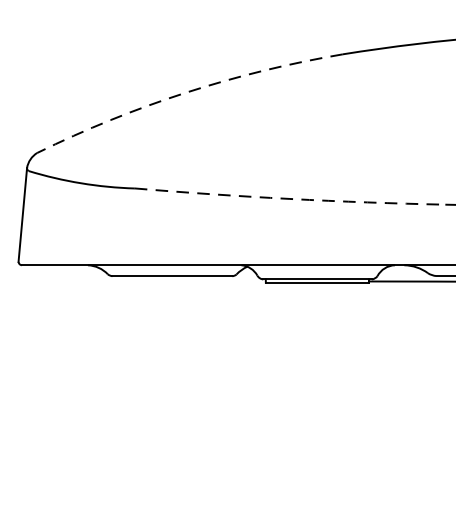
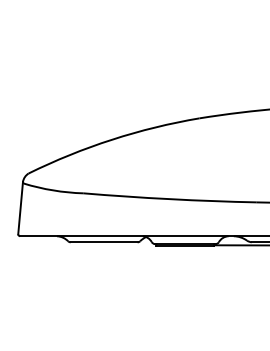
arc: (187, 92) -> (112, 139), dashed -> solid
arc: (289, 199) -> (169, 199), dashed -> solid

